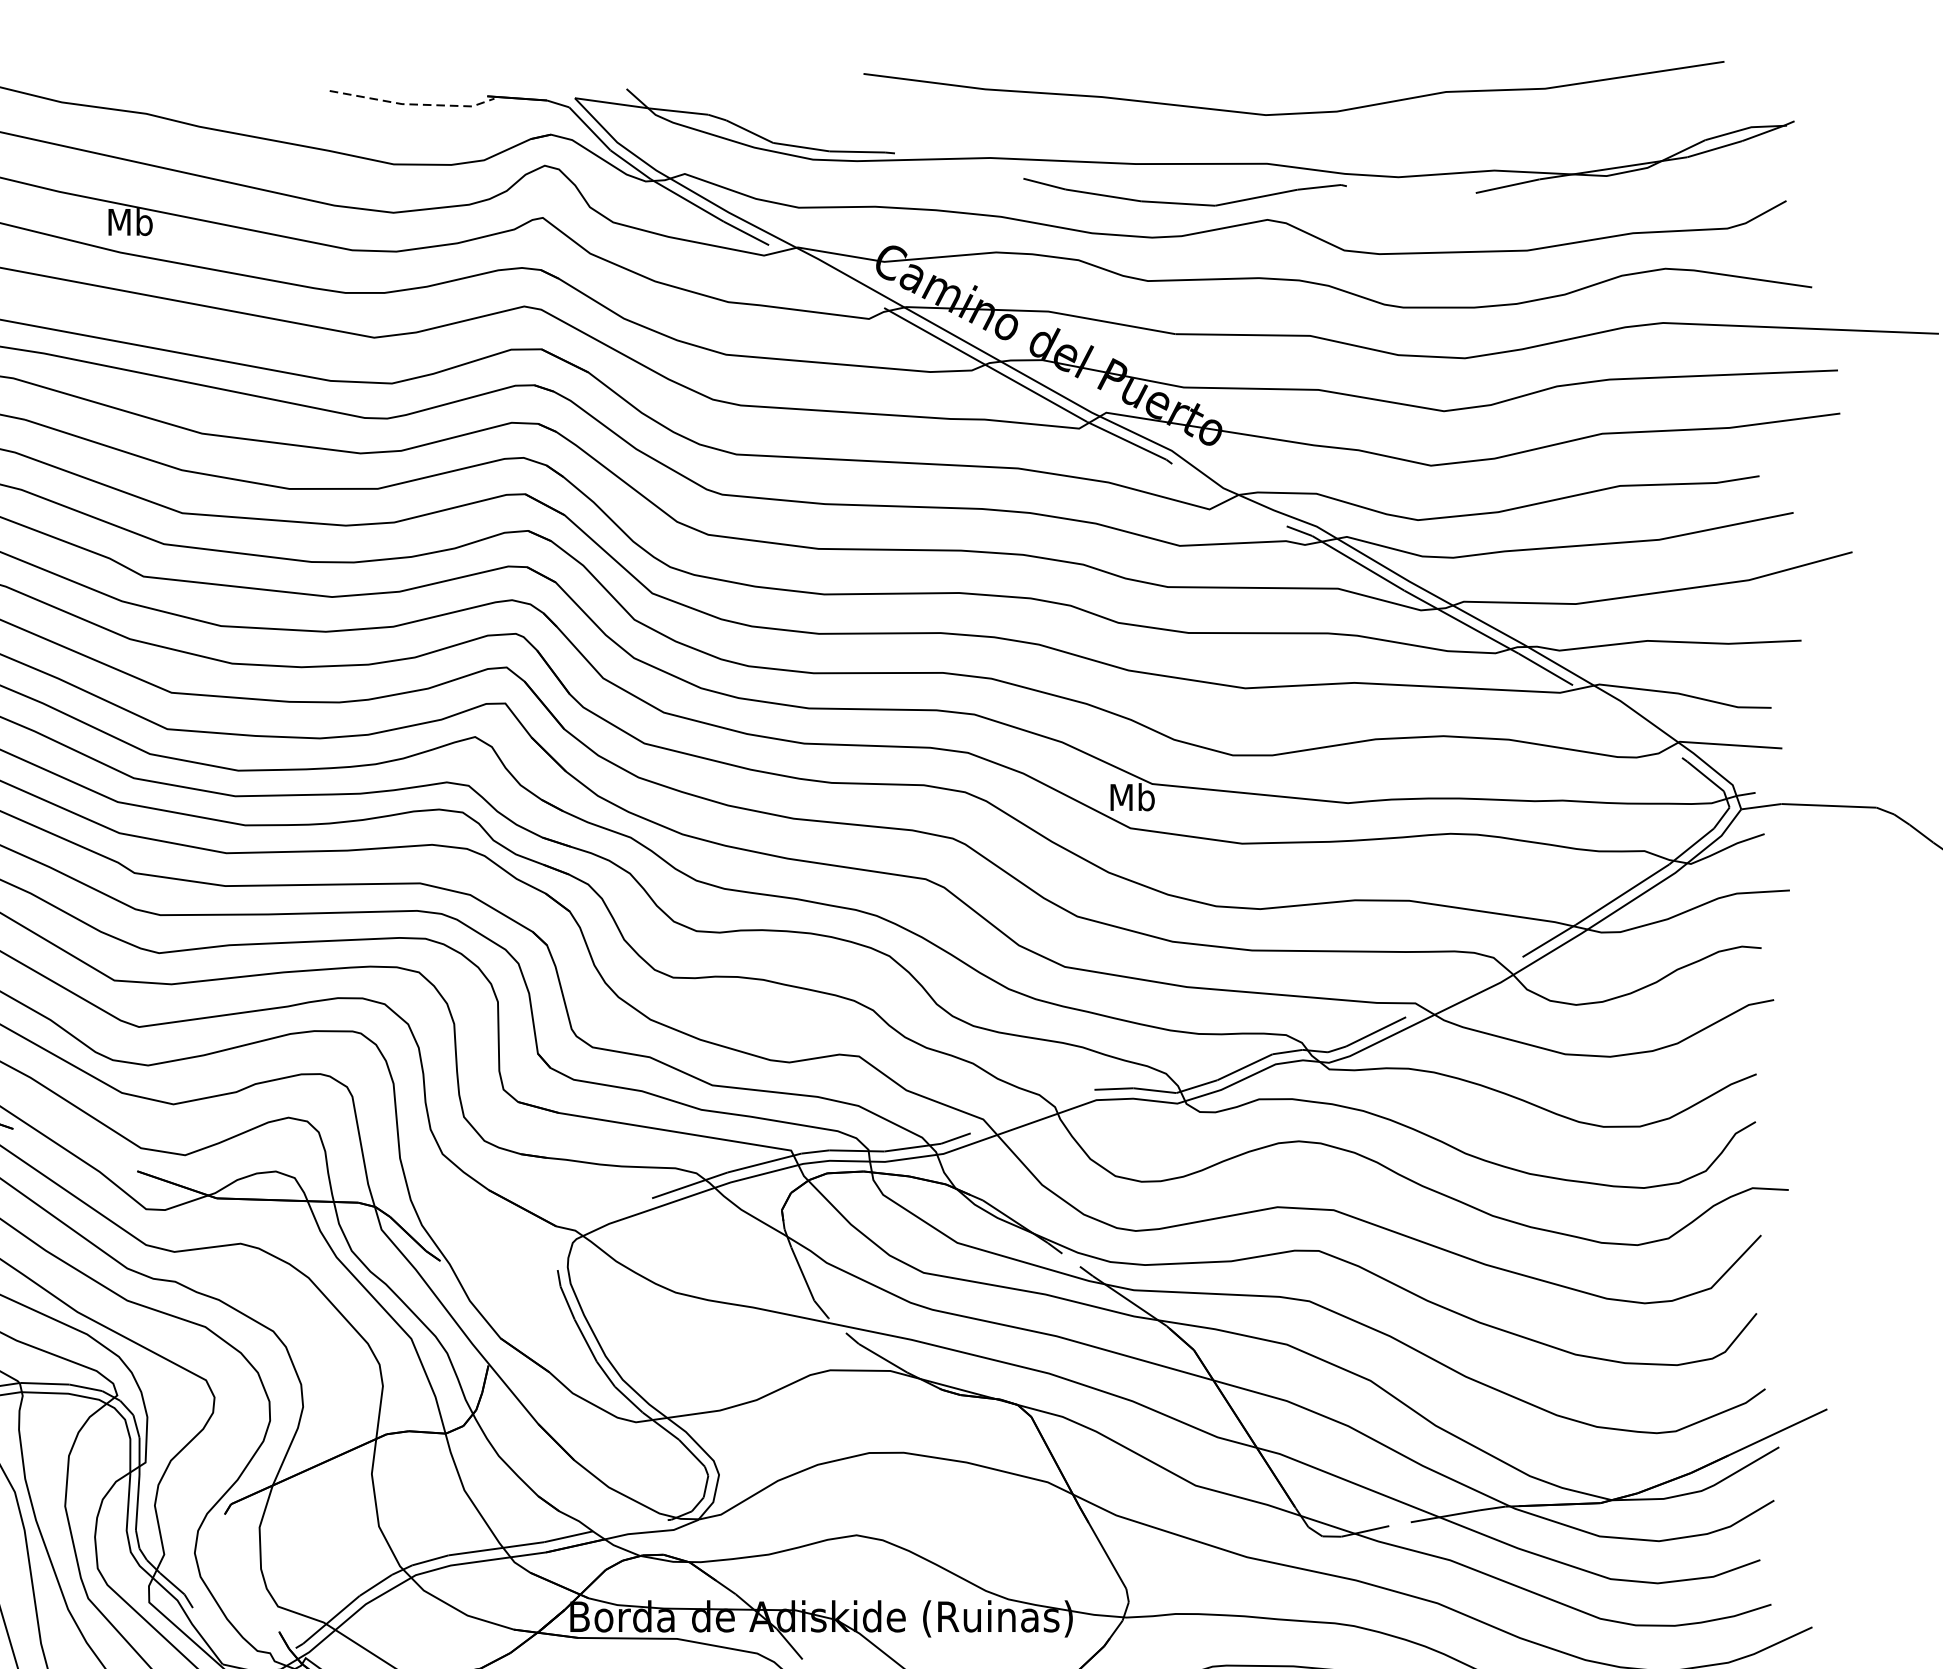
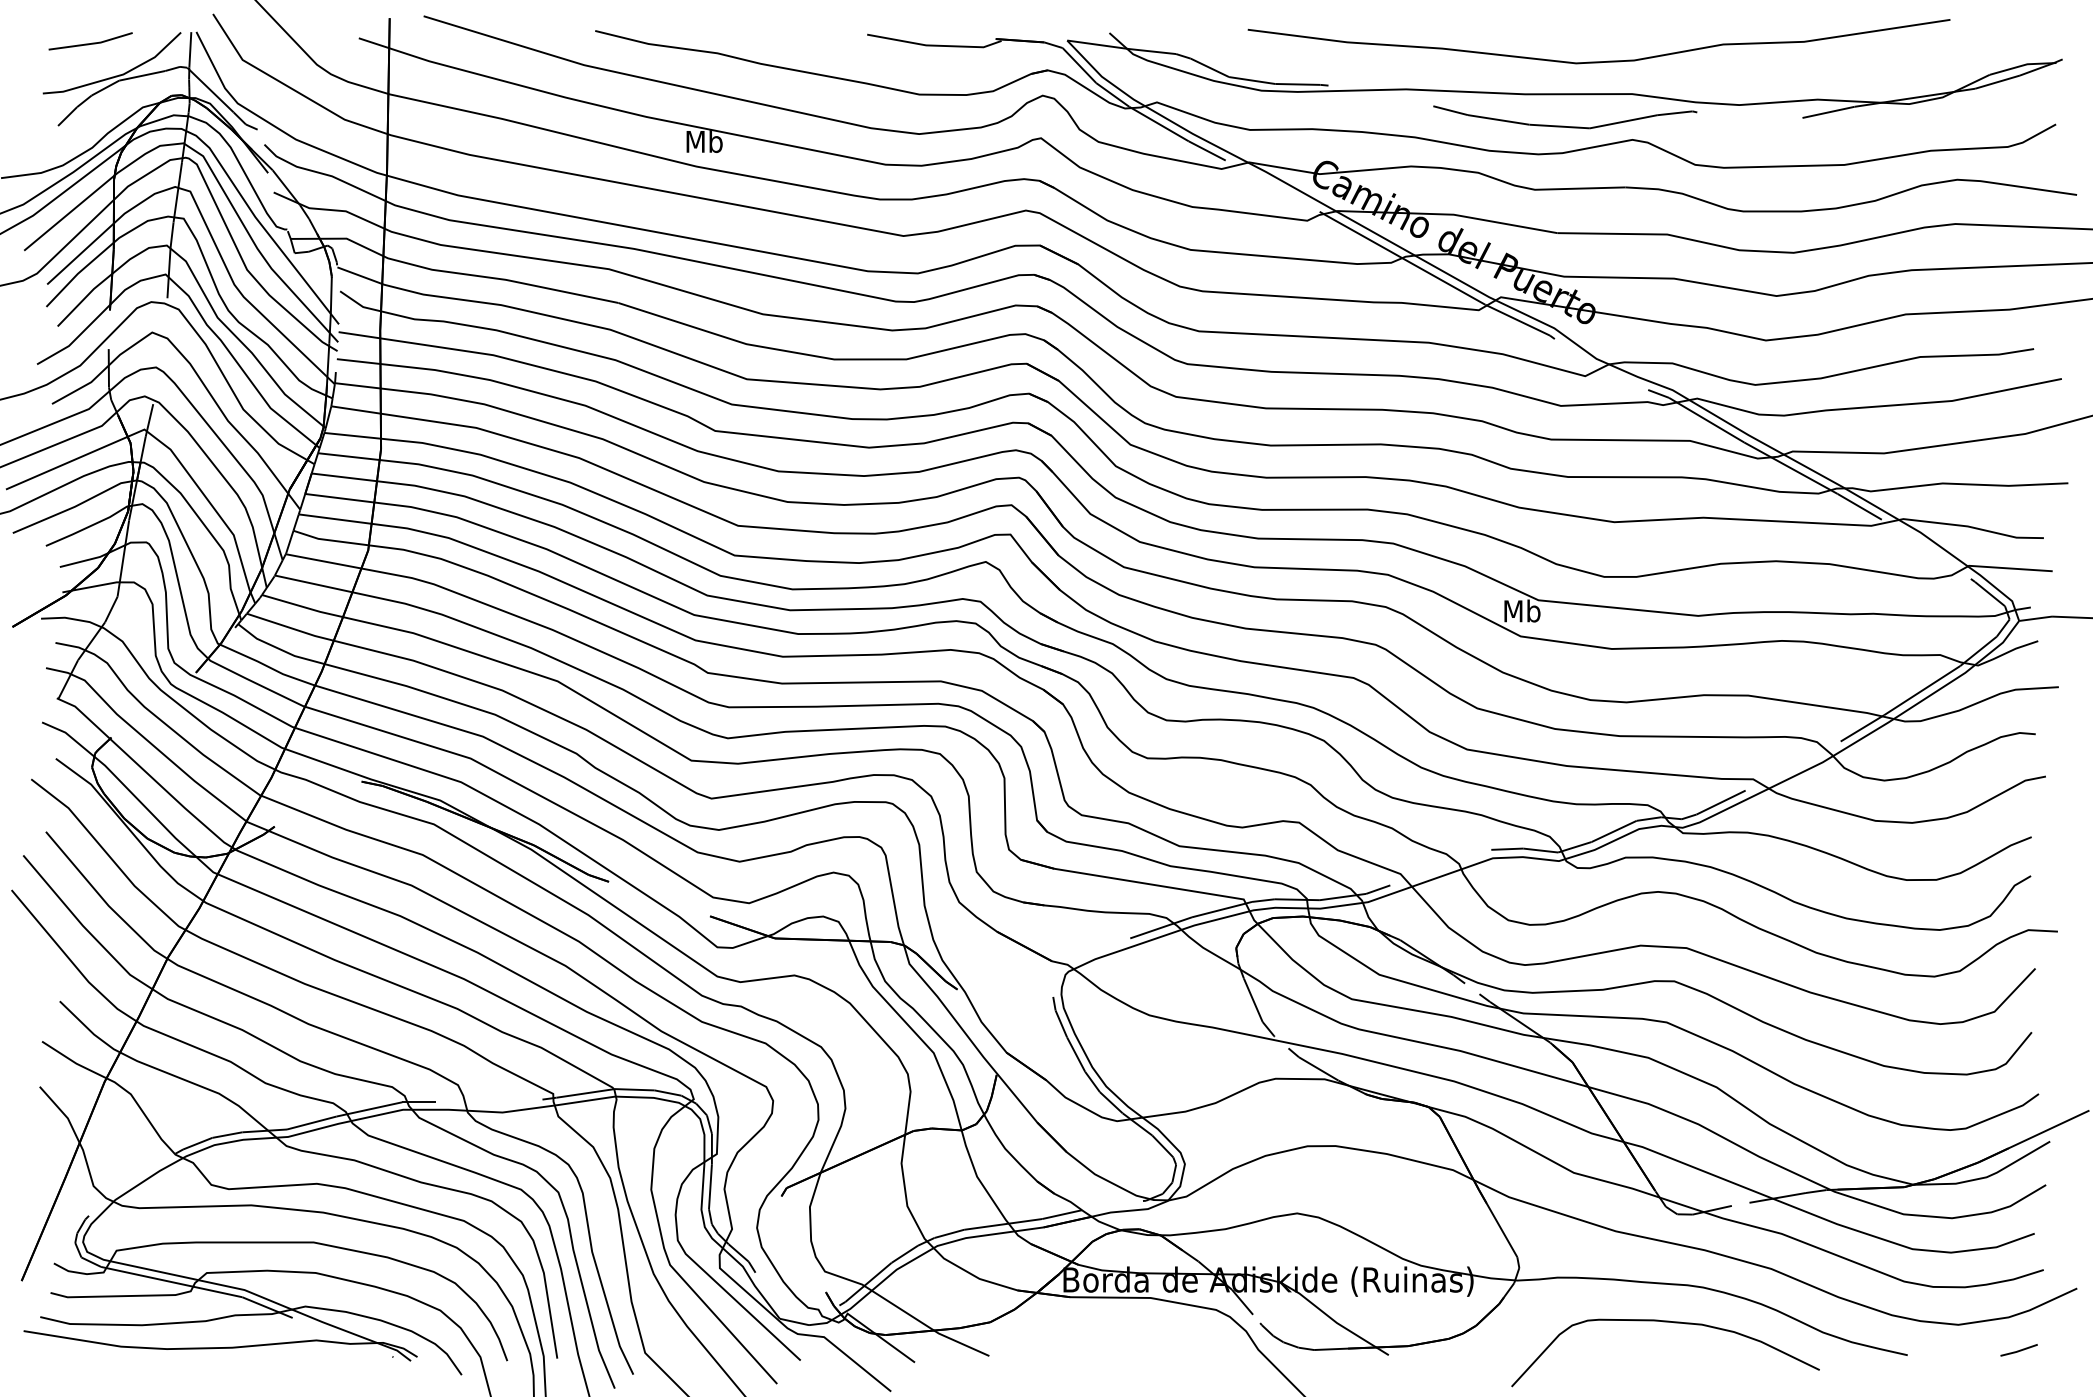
line: (413, 104) -> (935, 45), dashed -> solid
curve: (1293, 112) -> (1598, 61), moved

